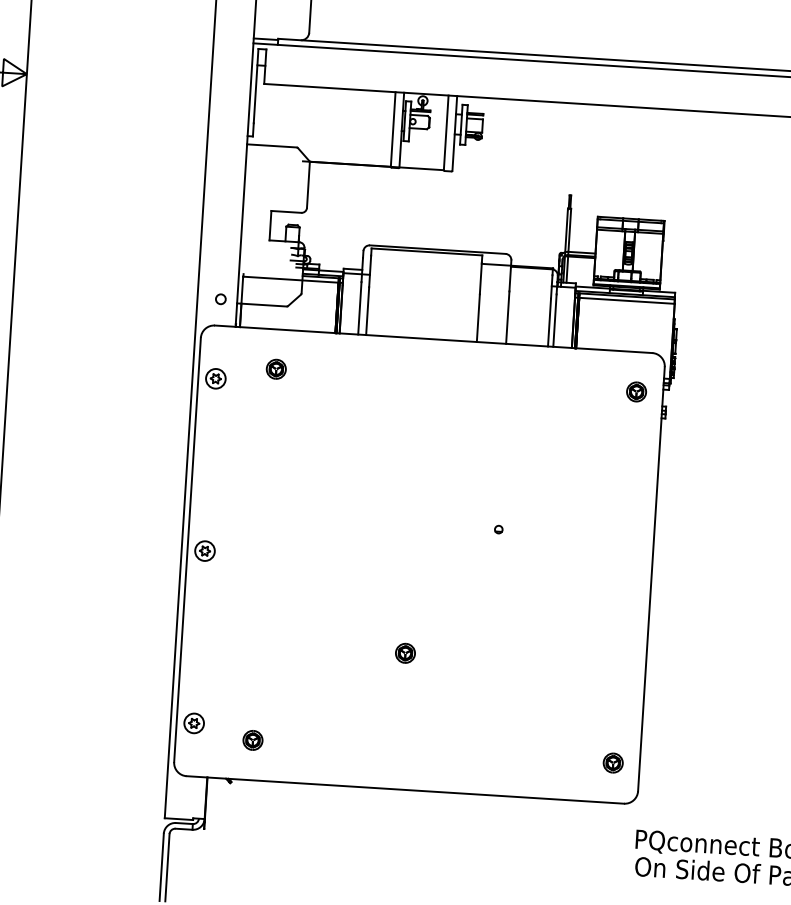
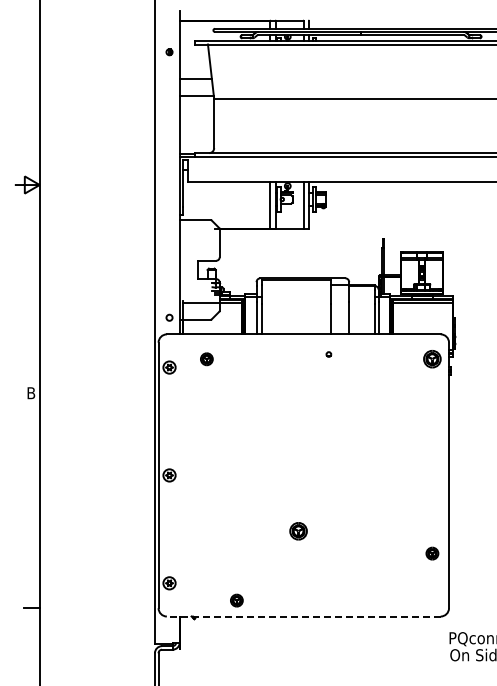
part: (636, 392) -> (432, 359), size x1.4
part: (498, 529) -> (328, 354), moved
part: (405, 653) -> (298, 531), size x1.4
part: (252, 740) -> (236, 600), moved
part: (613, 762) -> (432, 553), moved
line: (404, 789) -> (303, 616), solid -> dashed

